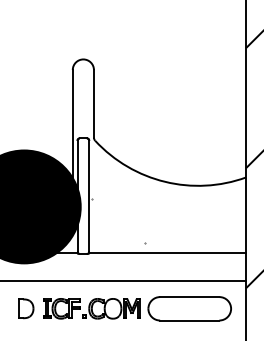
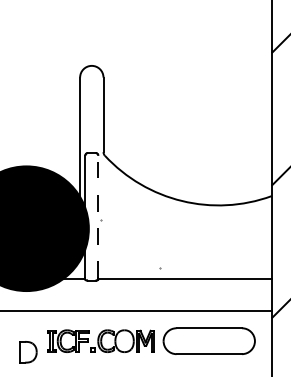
line: (89, 195) -> (98, 216), solid -> dashed
part: (26, 308) -> (29, 351), moved

